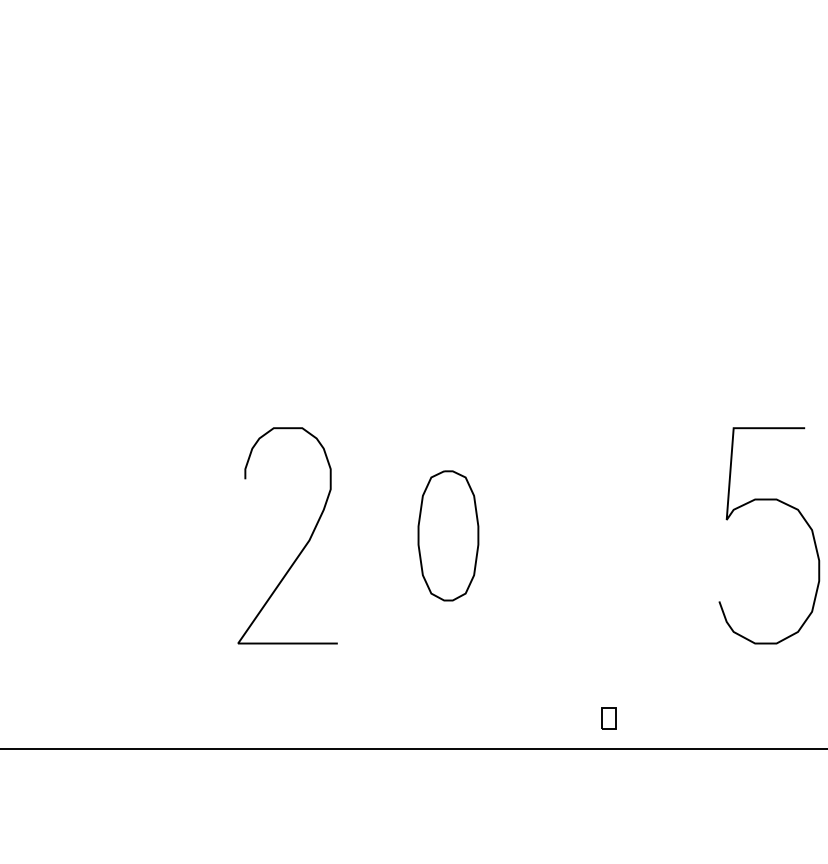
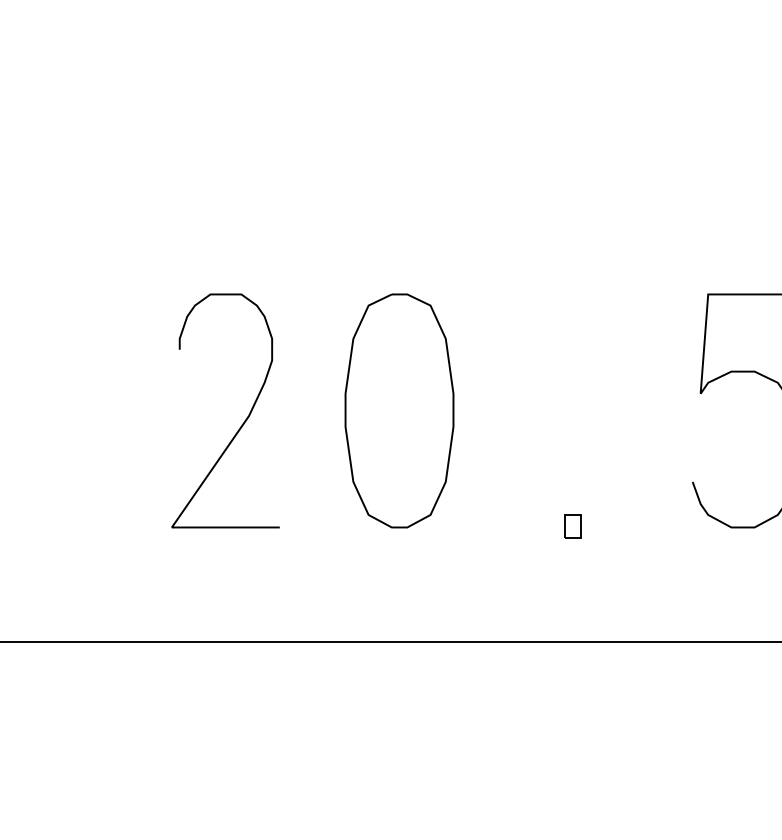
part: (448, 535) -> (399, 410), size x1.67
part: (608, 718) -> (572, 526), moved

